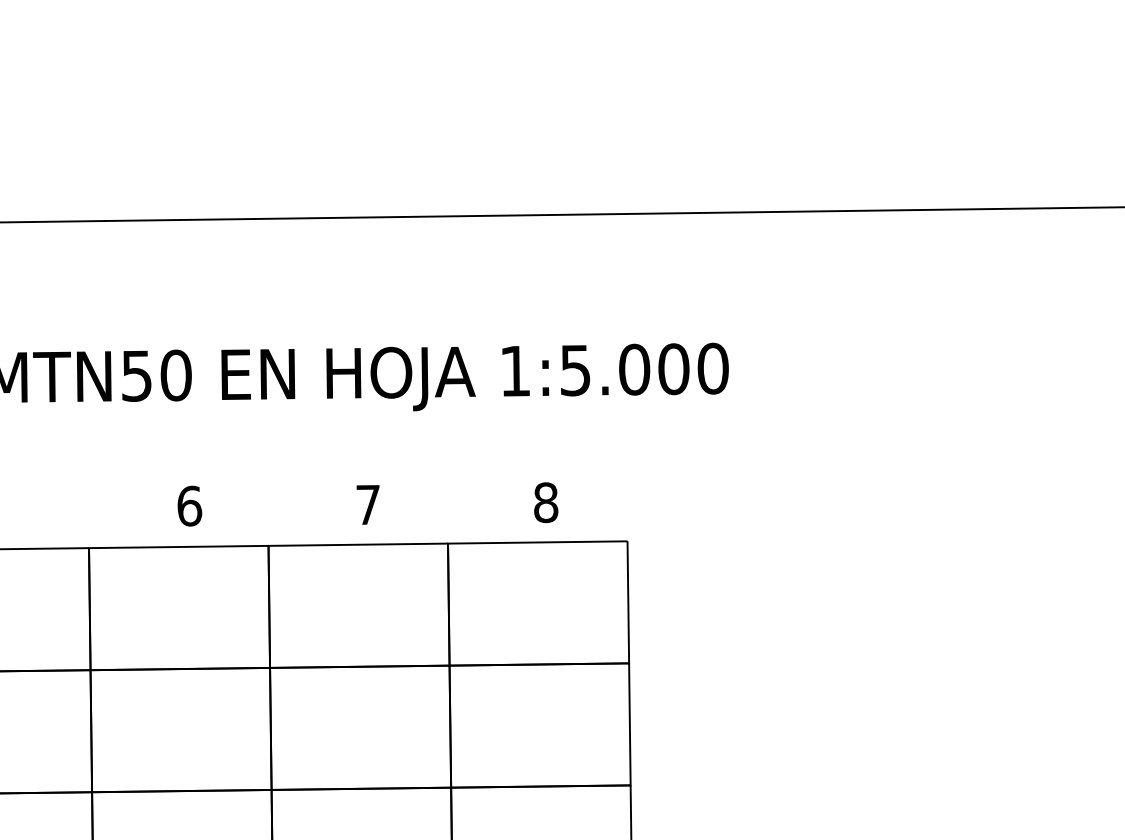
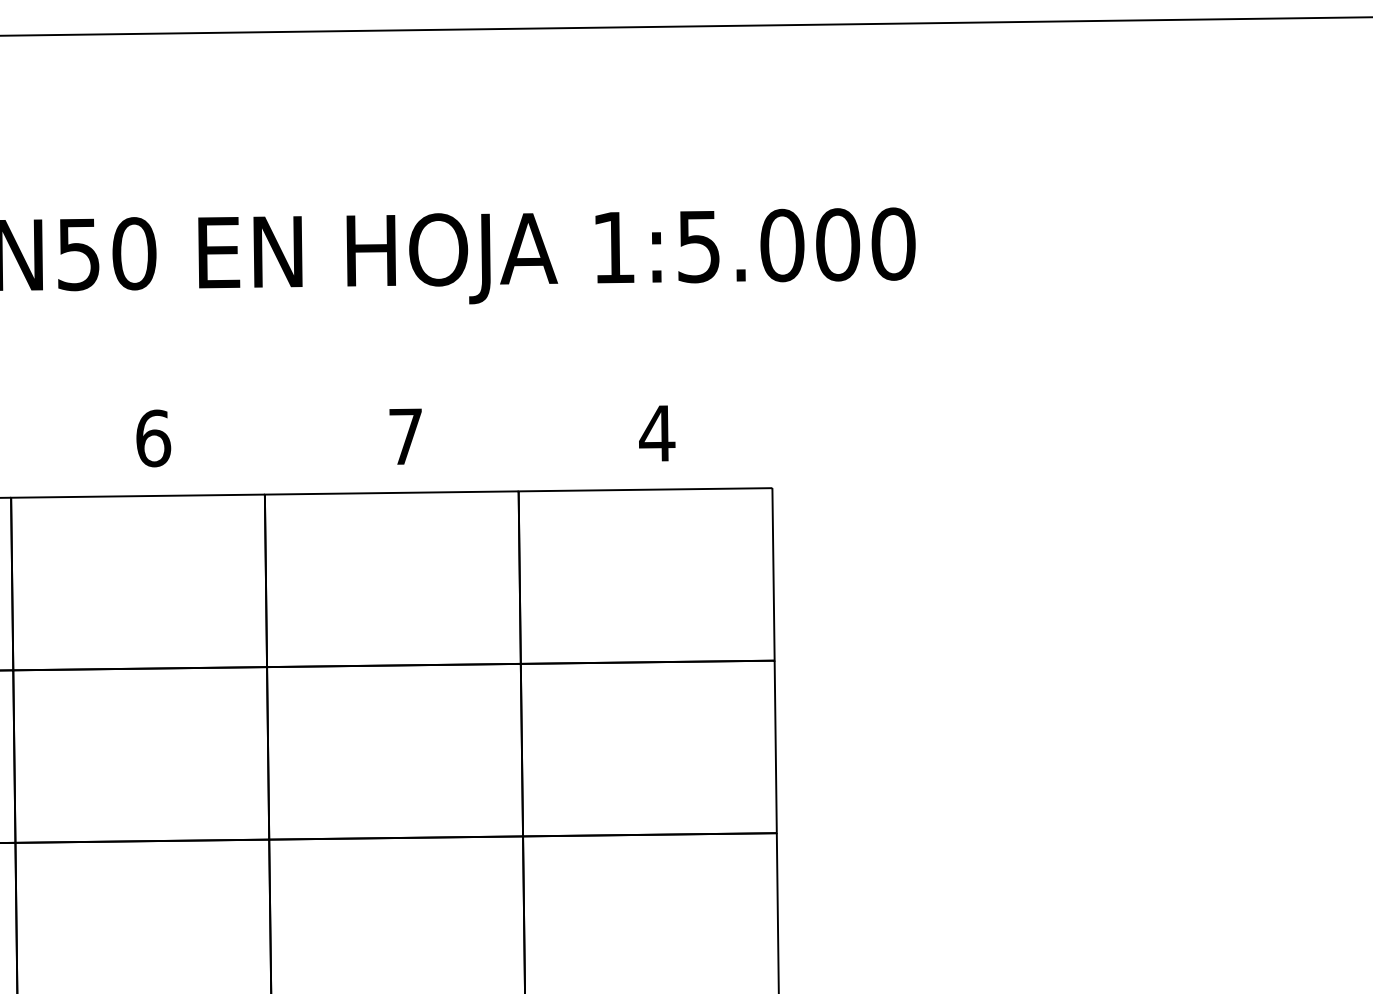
text: (545, 502) -> (656, 433), 8 -> 4

